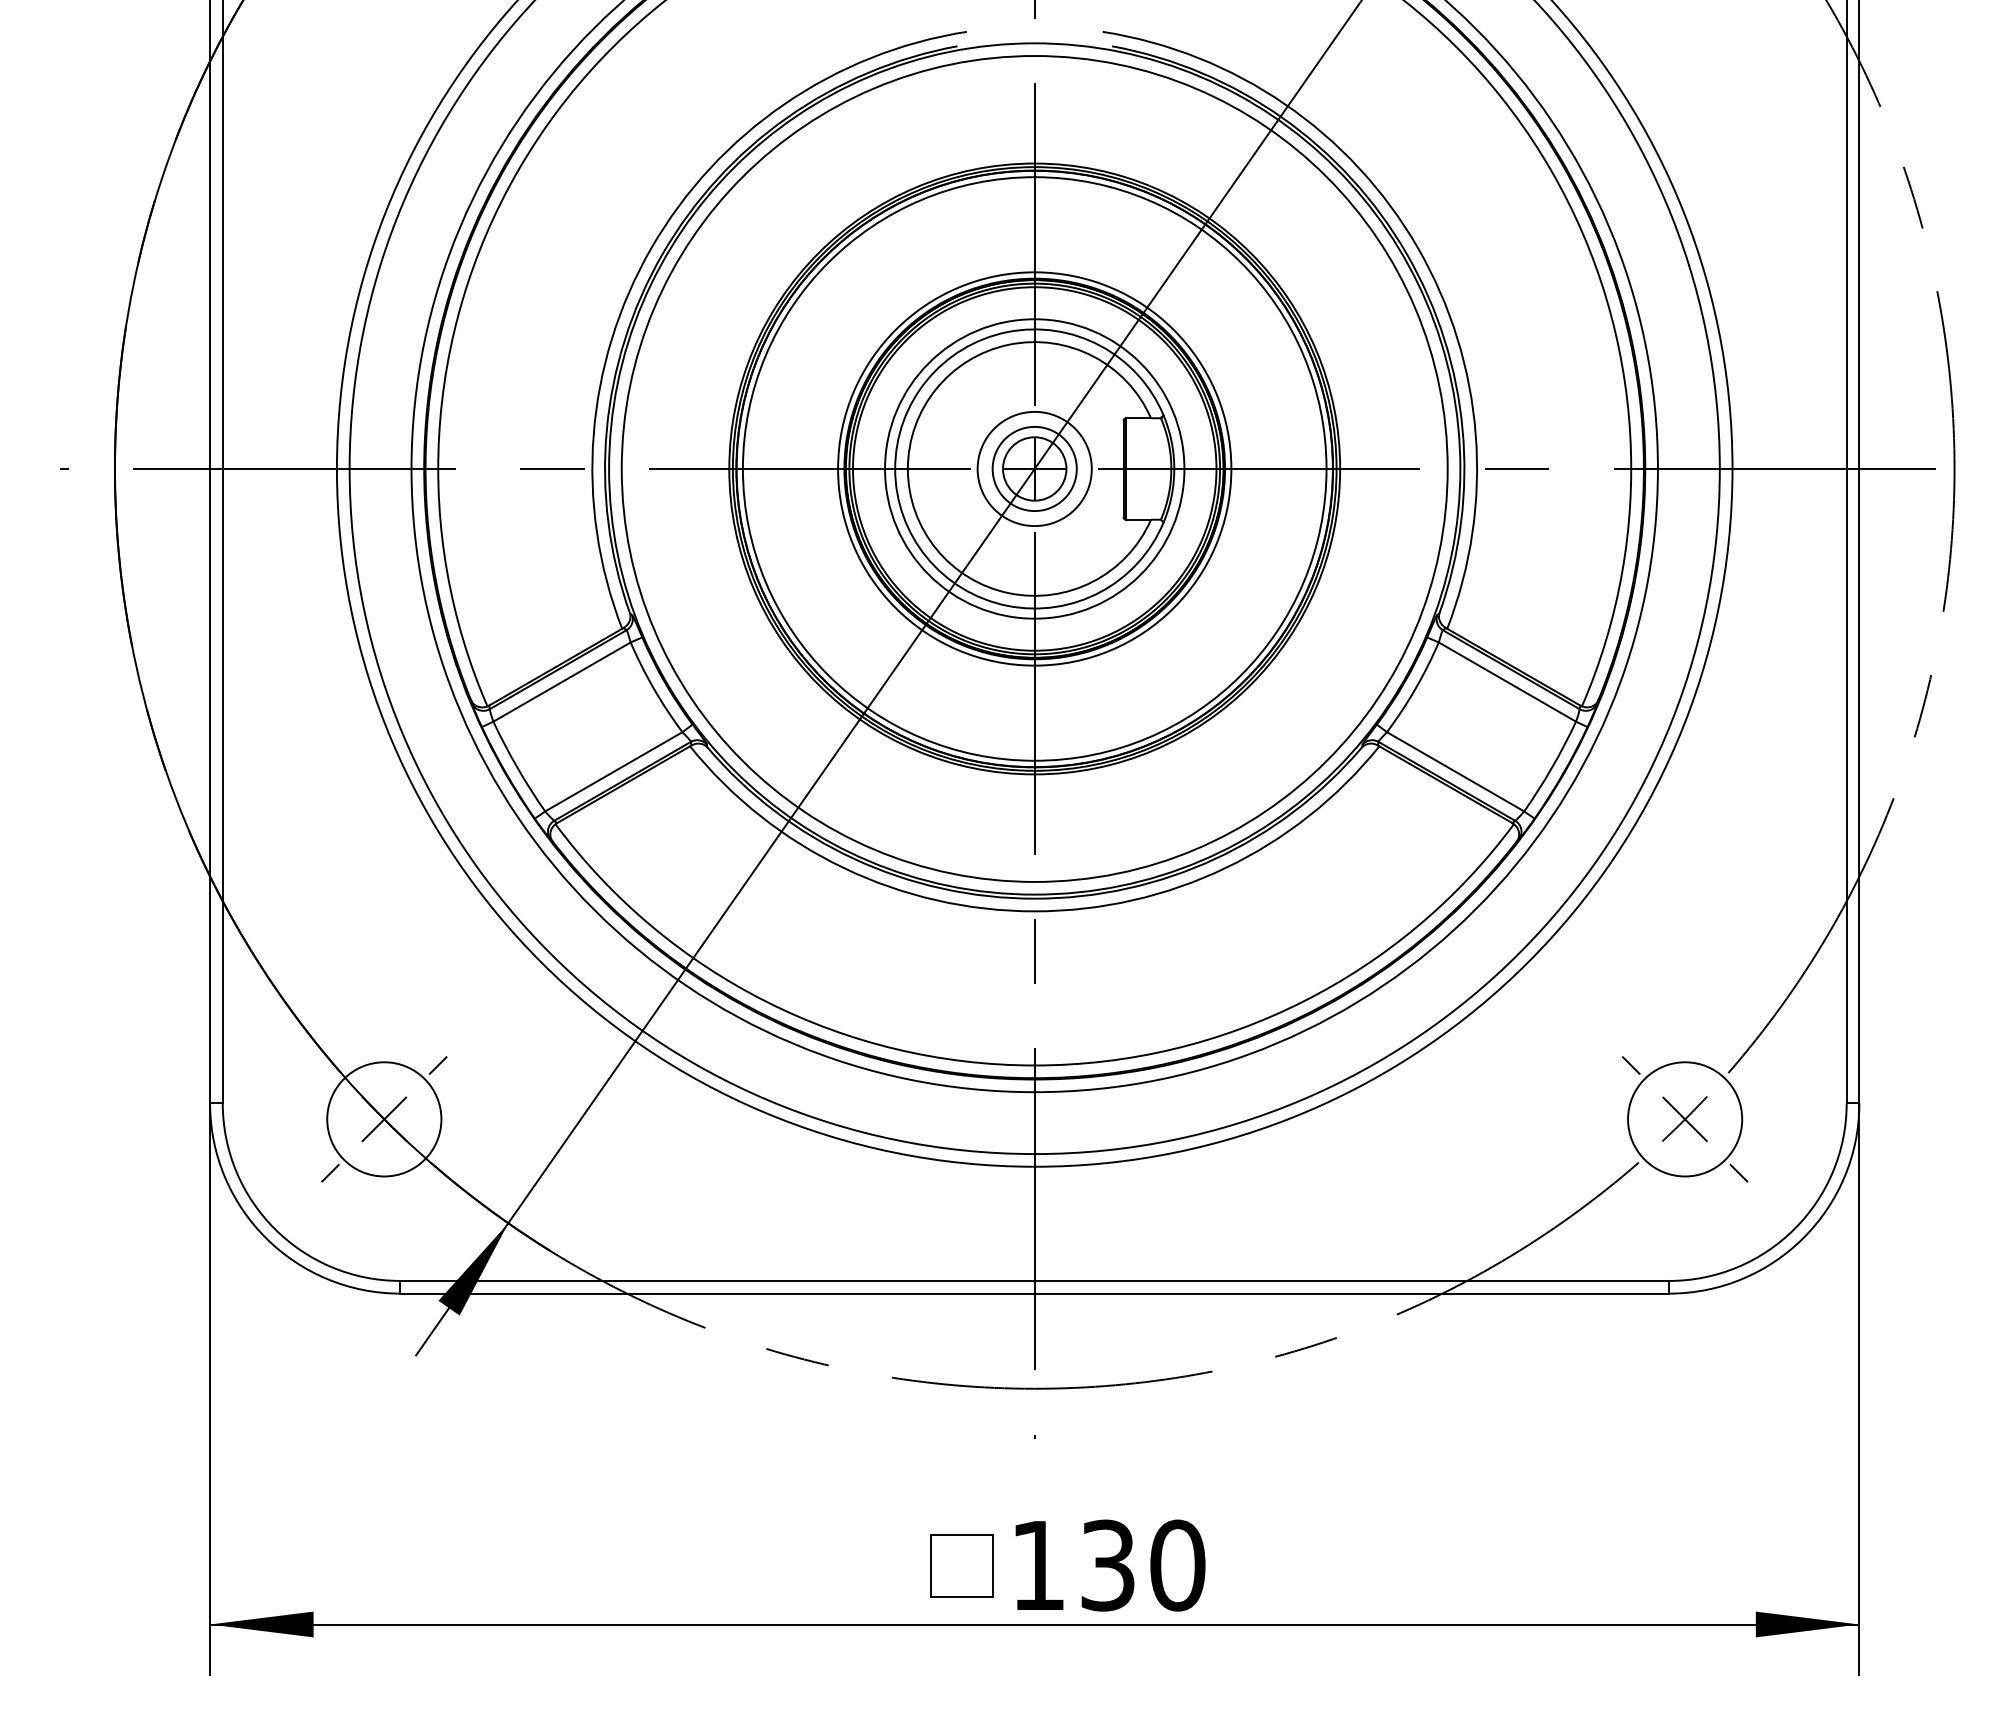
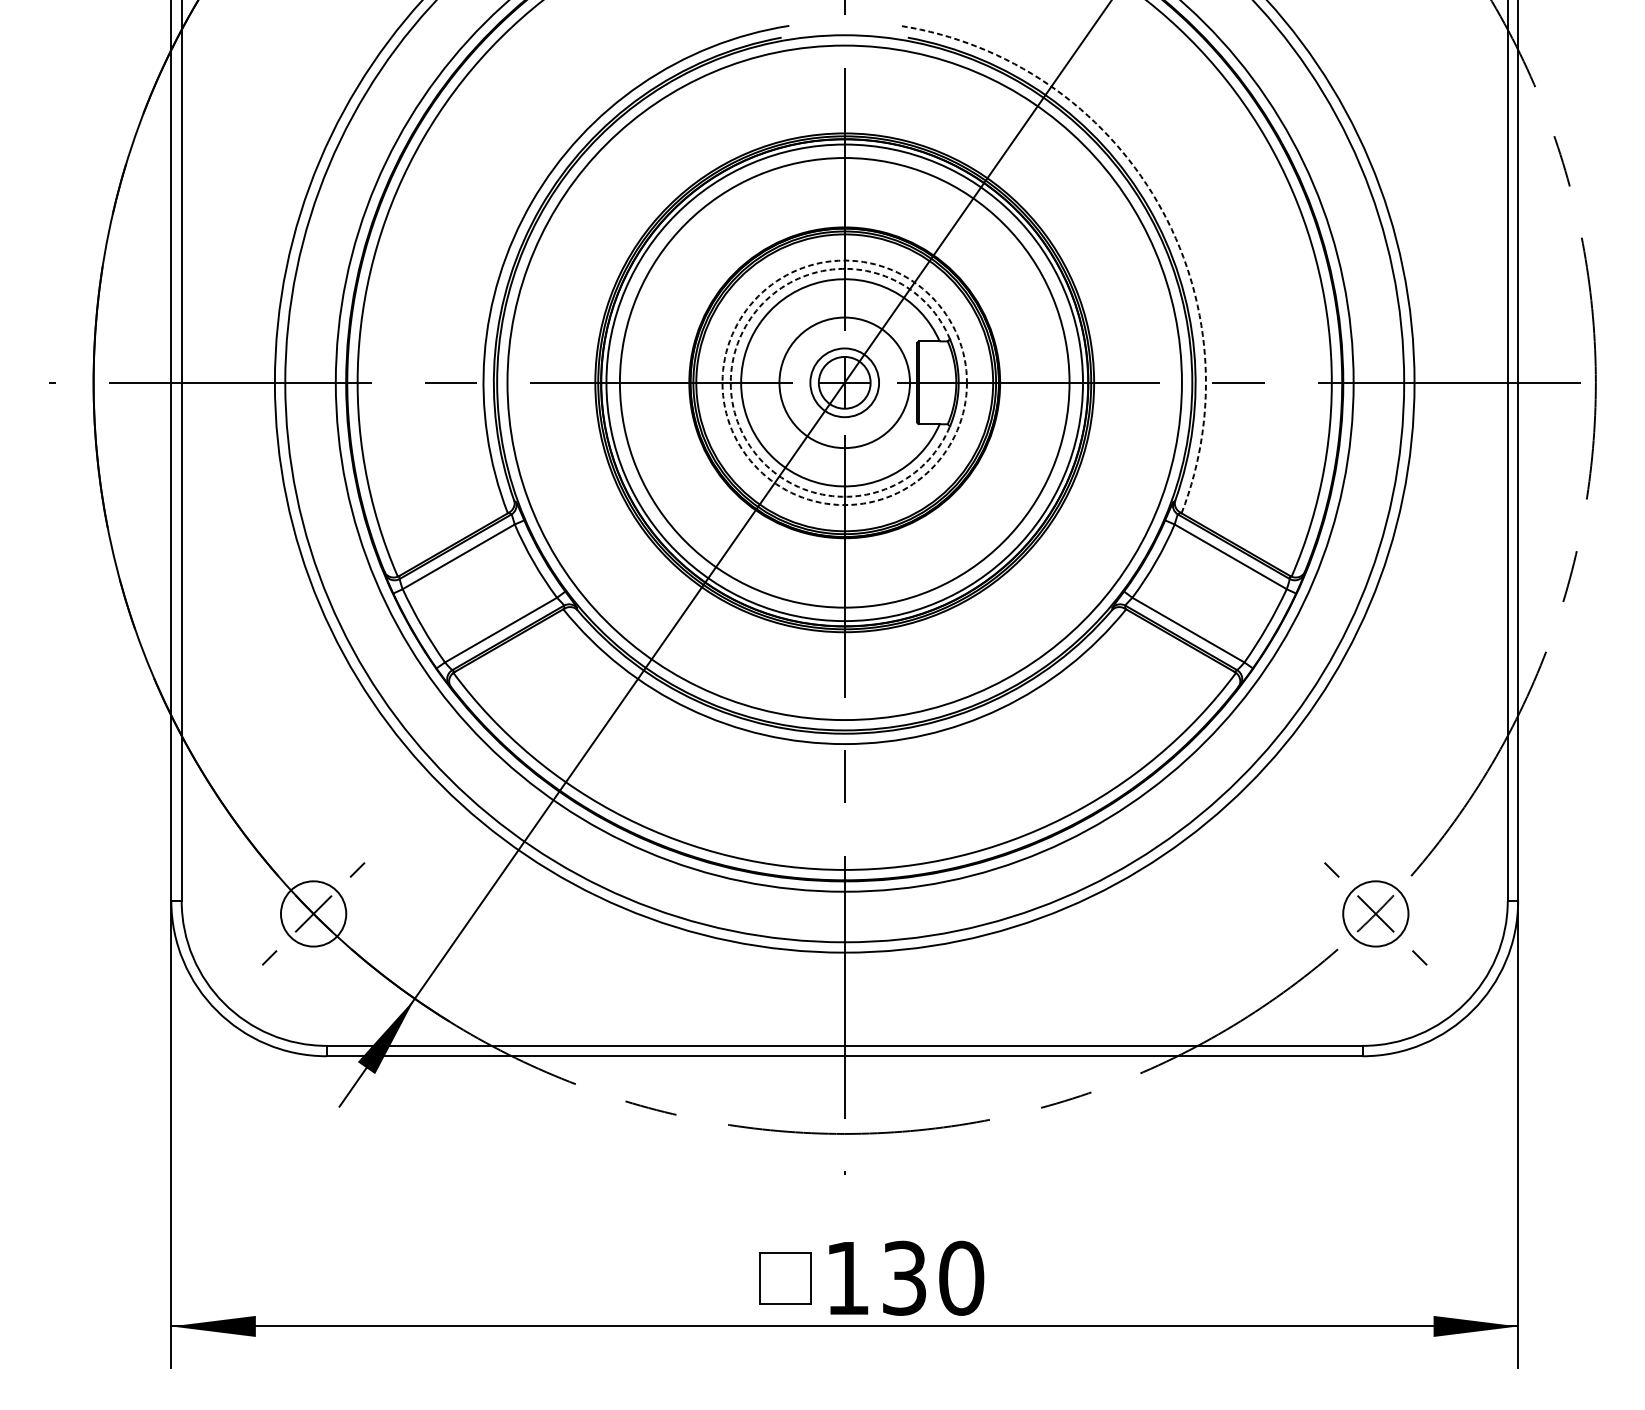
arc: (1417, 247) -> (1157, 201), solid -> dashed
arc: (895, 468) -> (731, 382), solid -> dashed
circle: (1034, 468) -> (844, 382), size x1.4
circle: (1034, 468) -> (844, 382), size x1.4
circle: (1034, 468) -> (844, 382), solid -> dashed
circle: (384, 1119) -> (313, 914), size x0.7
circle: (1685, 1119) -> (1376, 914), size x0.7

